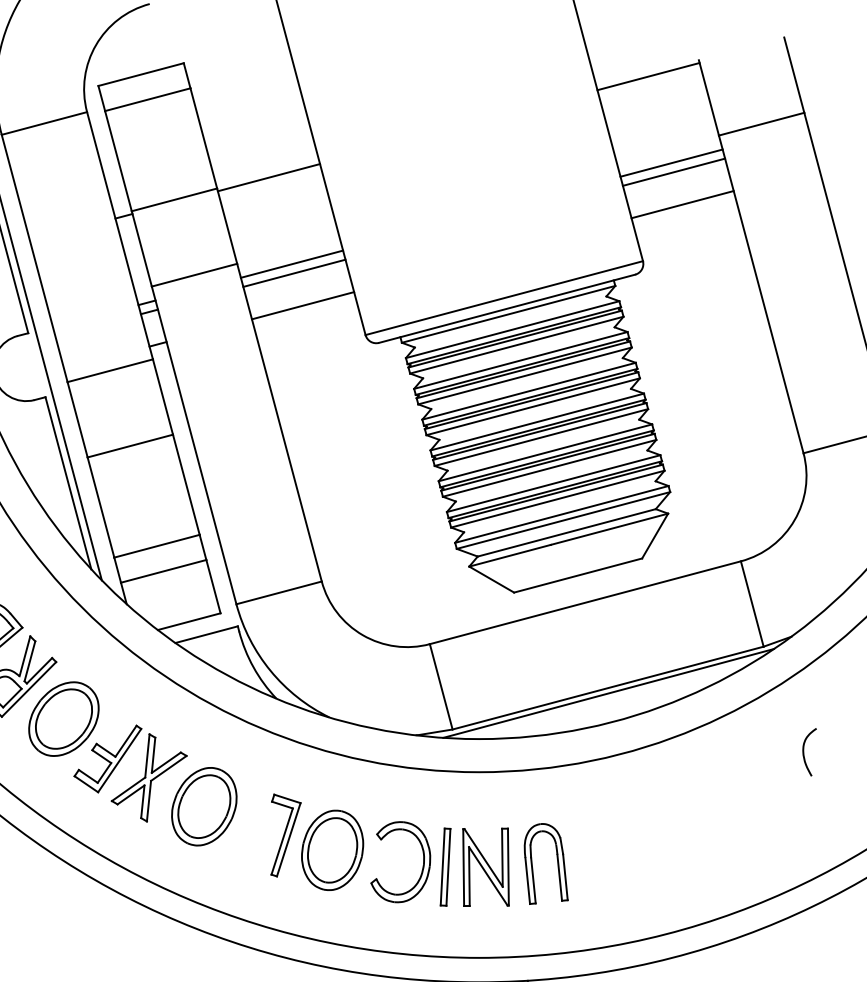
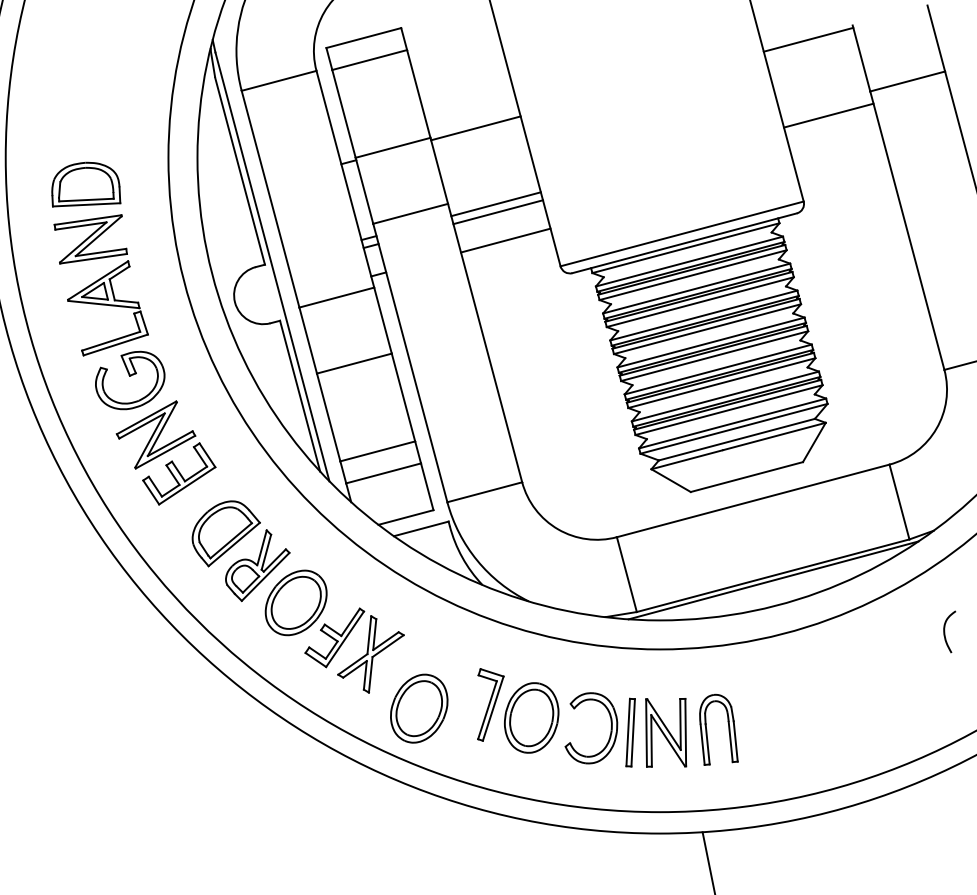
line: (673, 172) -> (830, 123), removed
line: (682, 204) -> (838, 151), removed
part: (204, 806) -> (419, 708), moved

